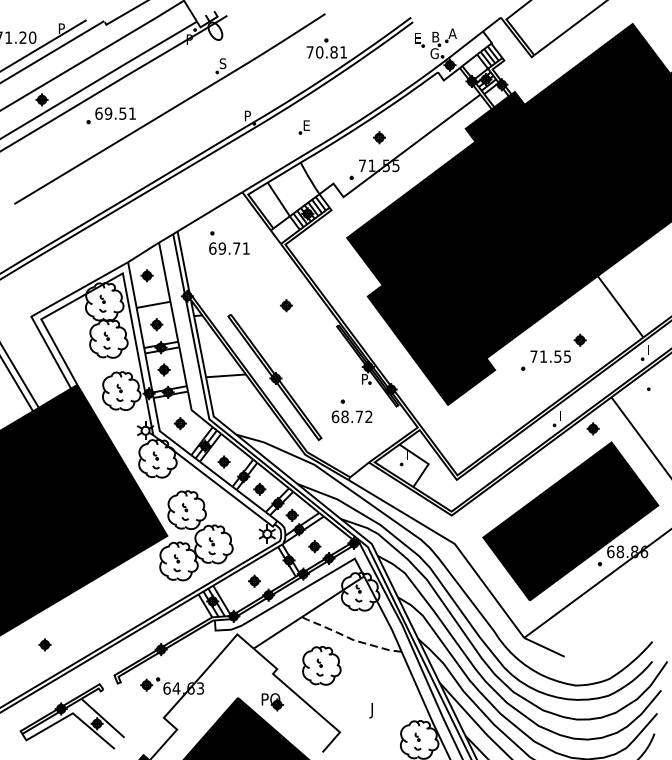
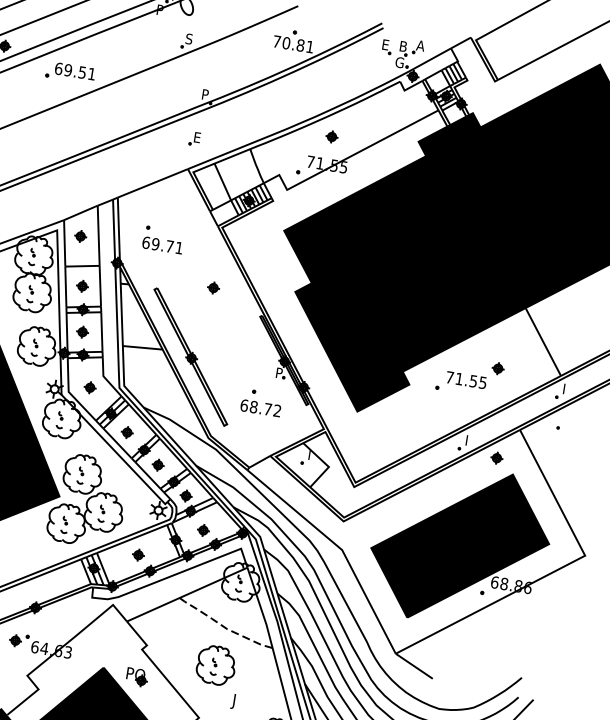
part: (303, 127) -> (193, 138), moved
part: (229, 242) -> (163, 239), moved
part: (321, 665) -> (216, 665), moved

